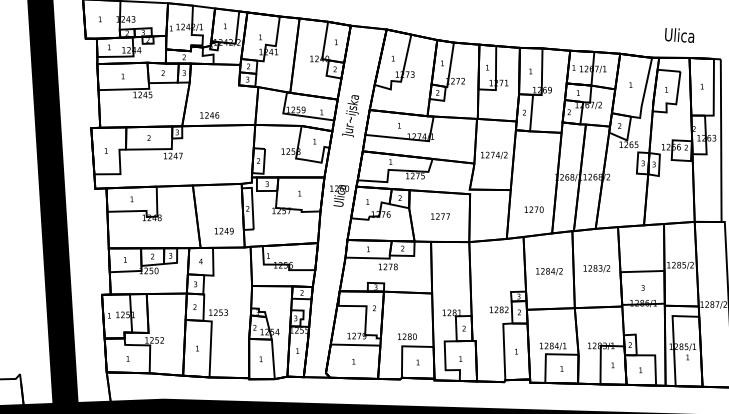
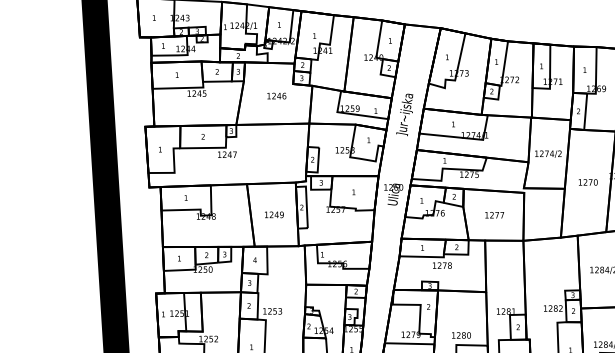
text: (209, 115) -> (276, 96), moved
text: (533, 209) -> (587, 182), moved
text: (223, 230) -> (273, 214), moved

